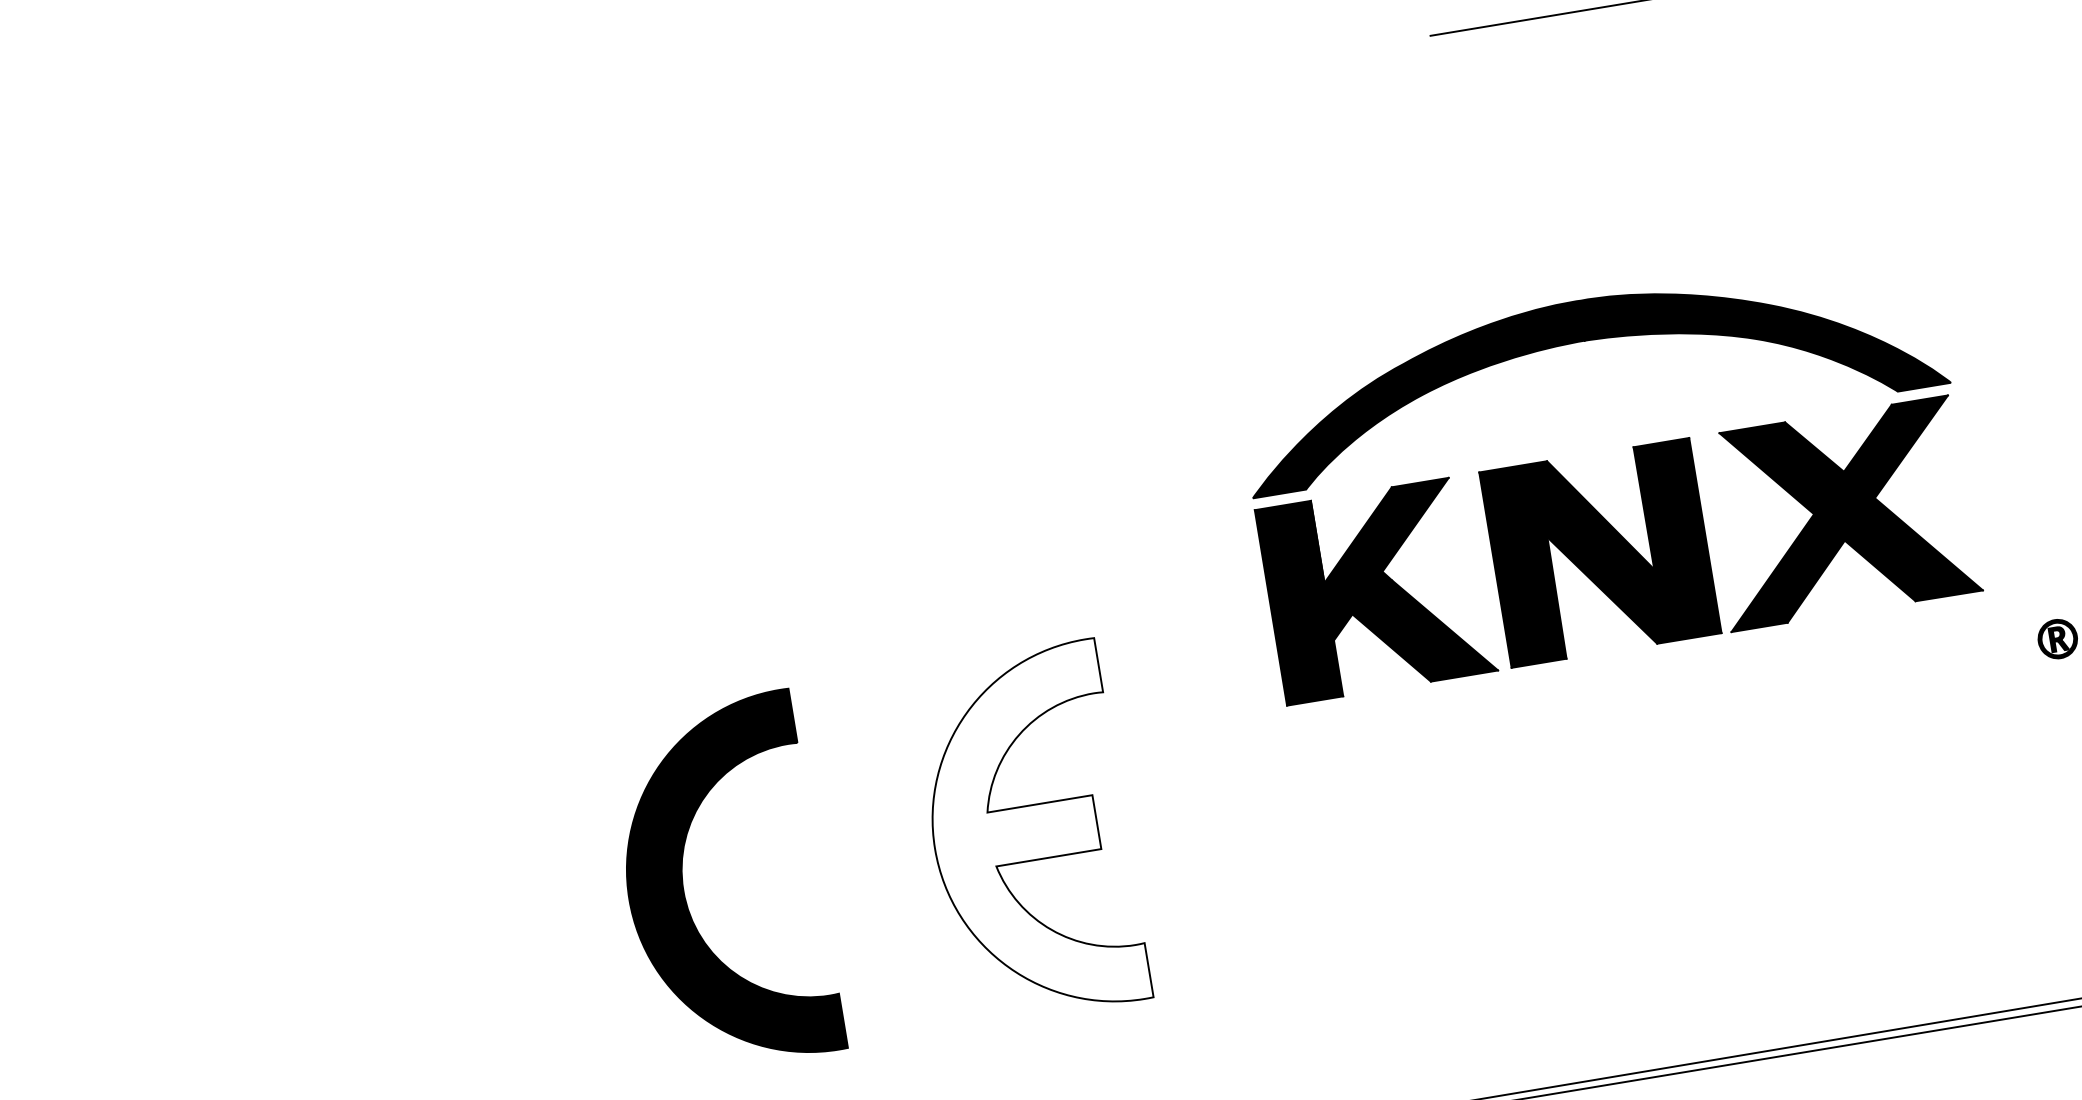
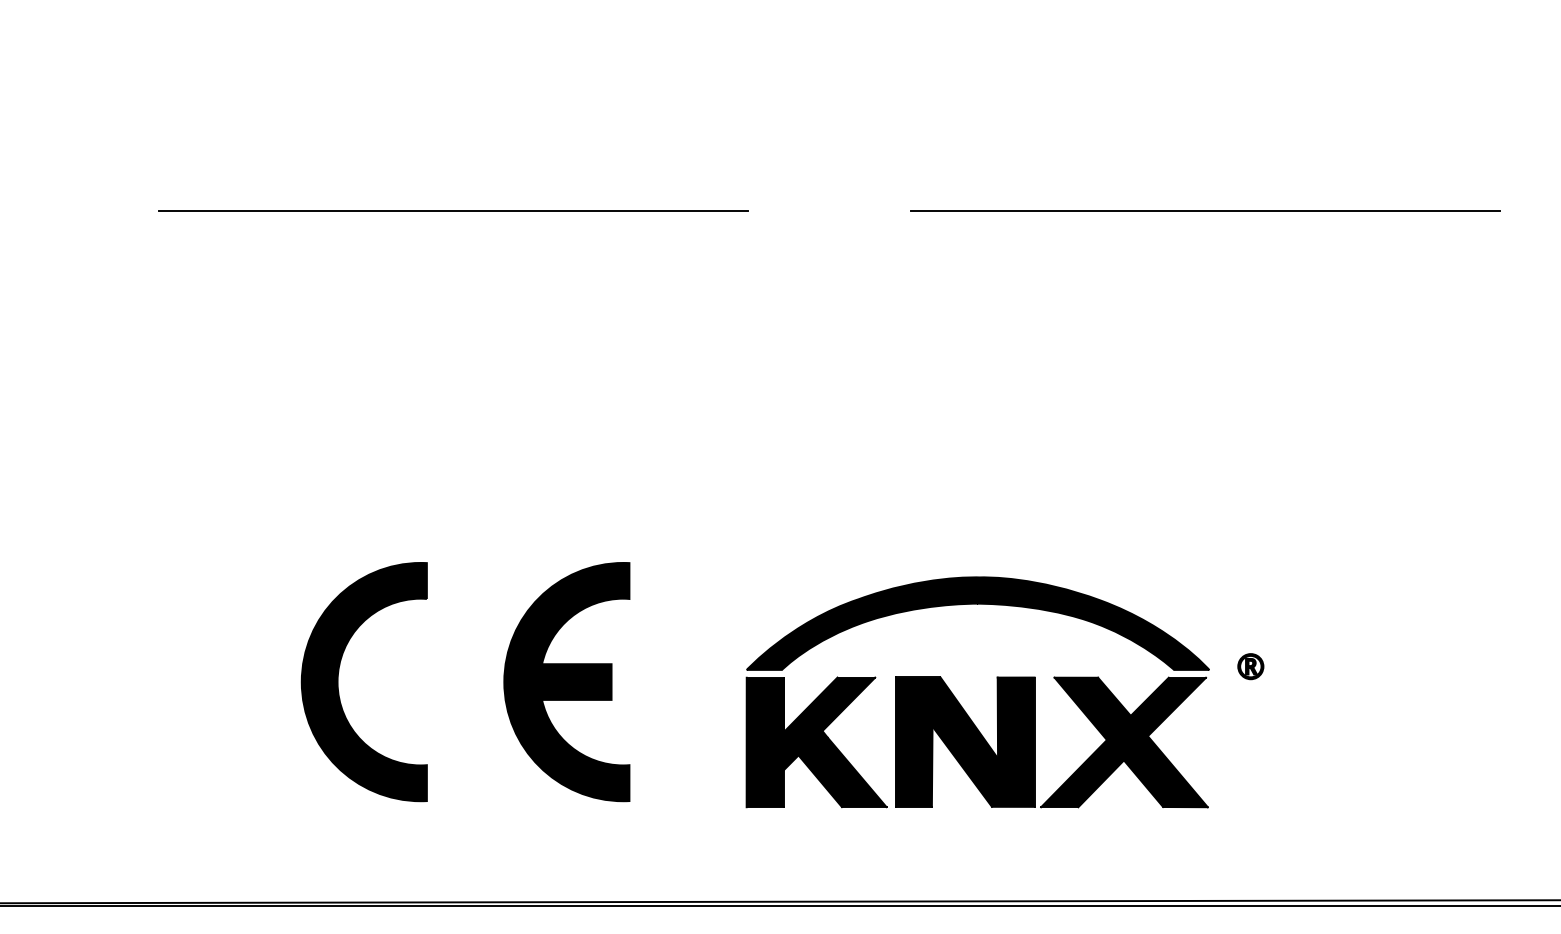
line: (740, 149) -> (453, 210), added
part: (1635, 470) -> (996, 692), moved
fill: (1028, 832) -> (566, 681), added

